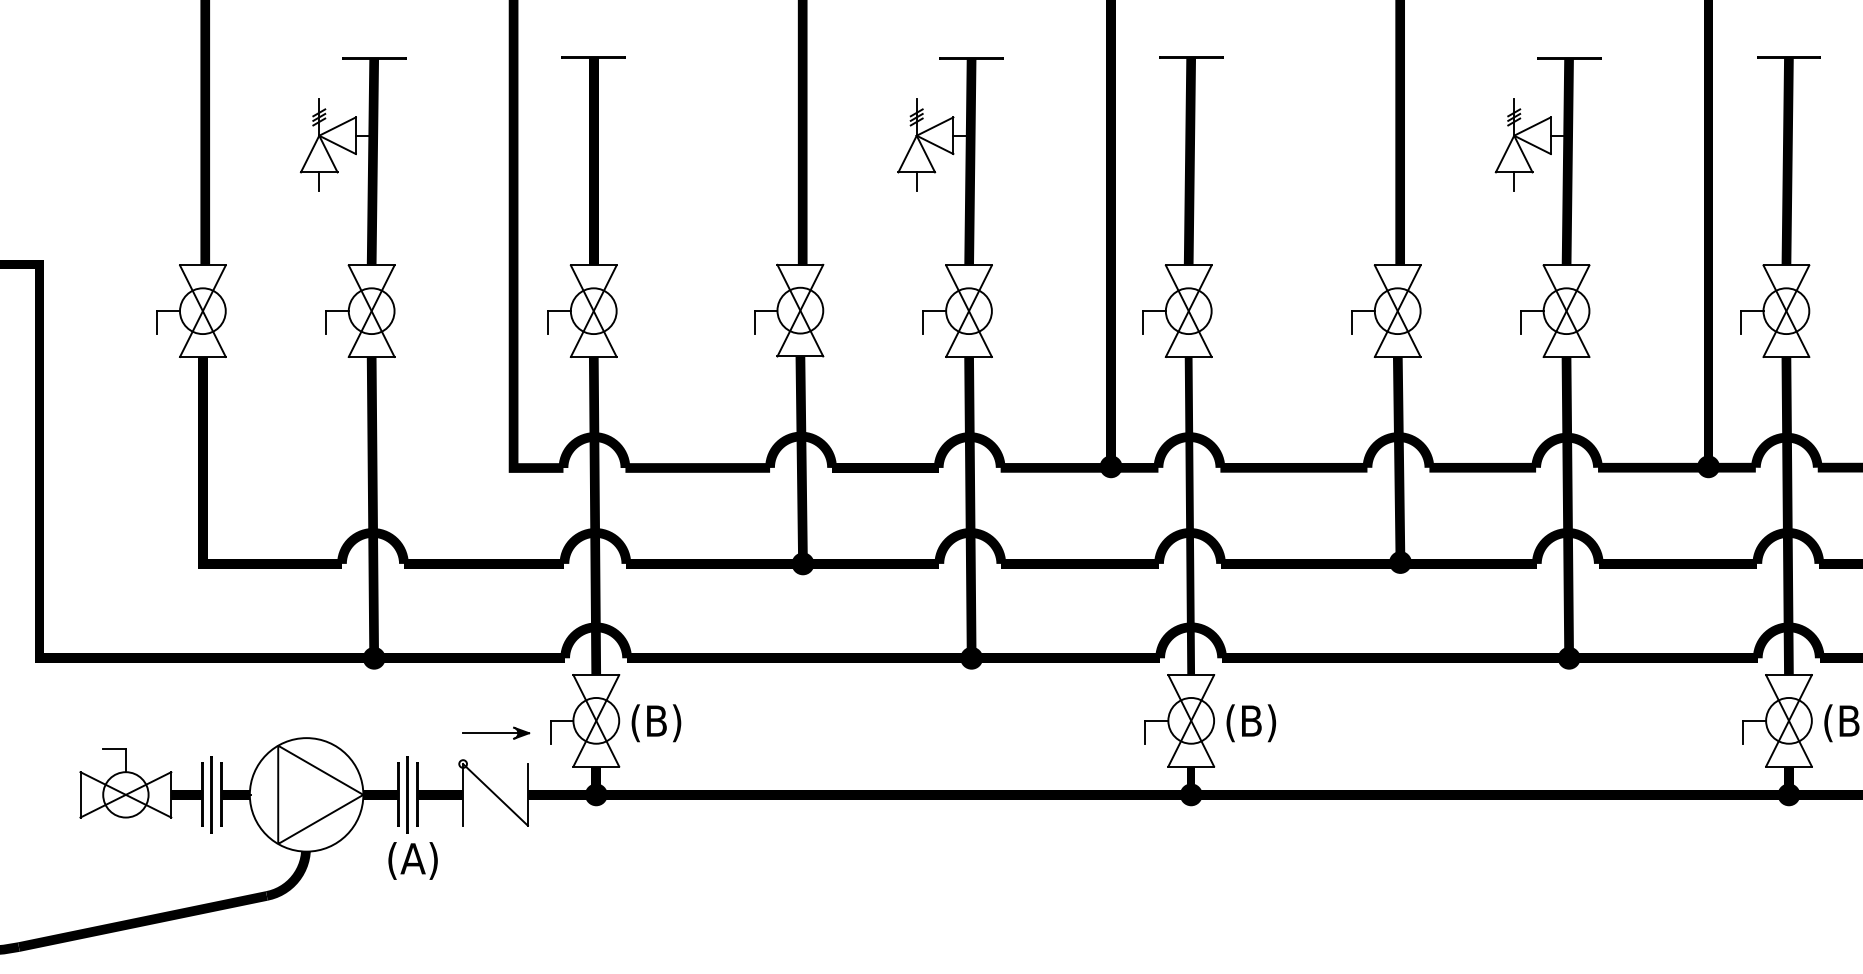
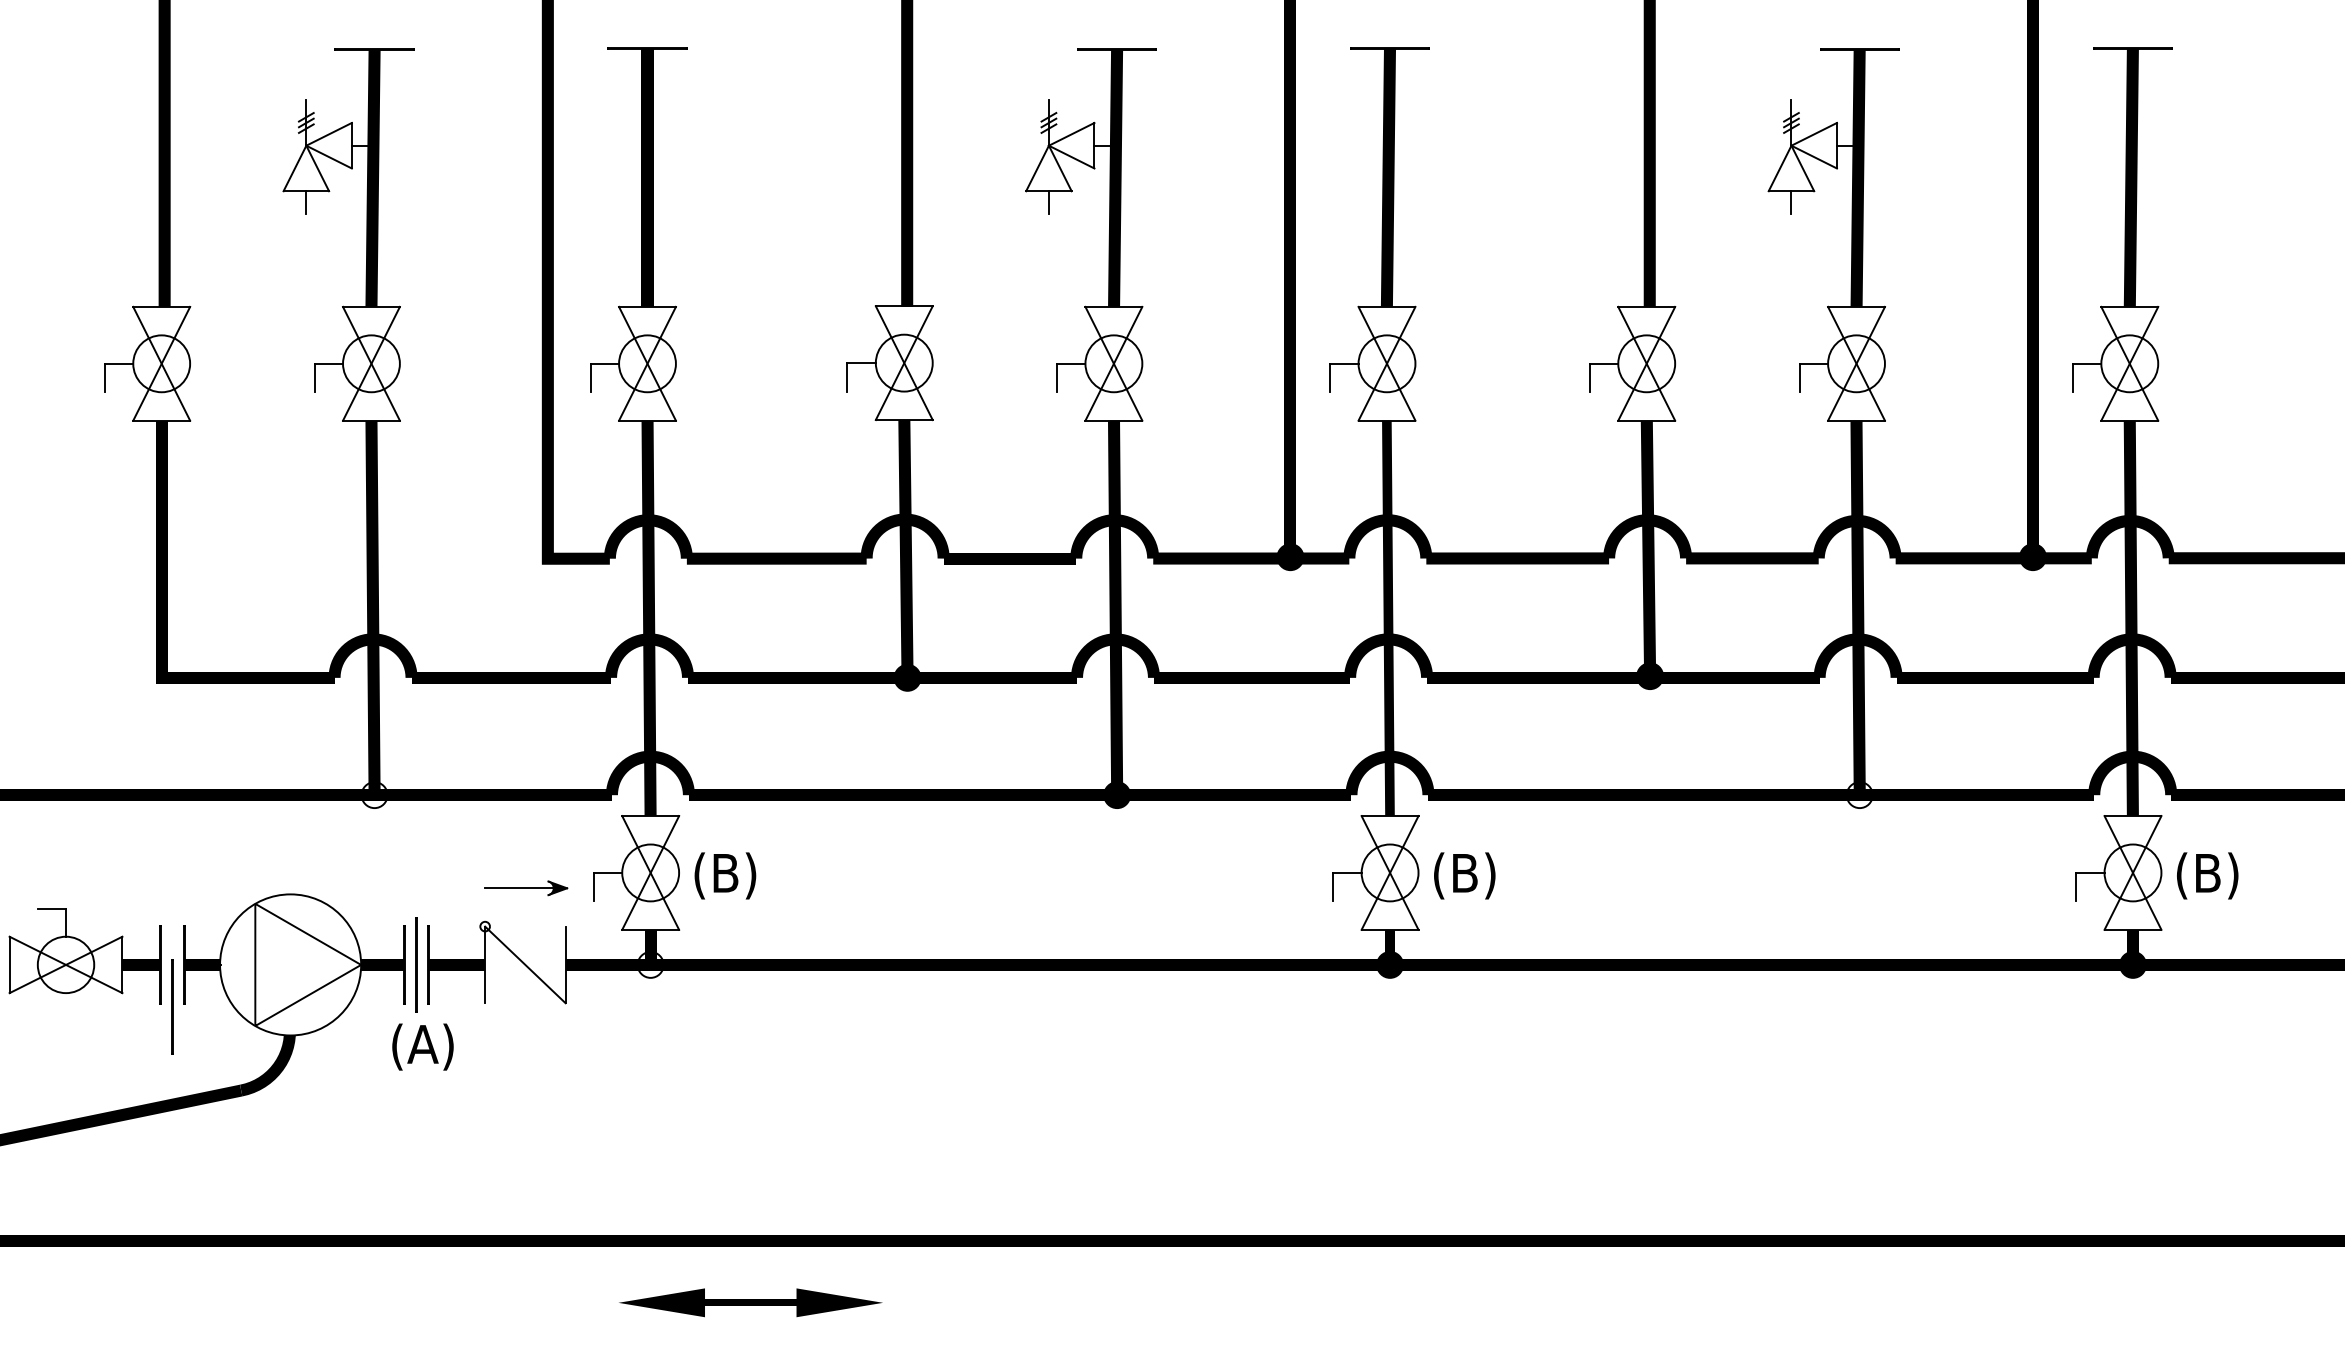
fill: (374, 658) -> (374, 795), removed
fill: (1568, 658) -> (1859, 795), removed
line: (211, 794) -> (172, 1006), moved
fill: (596, 794) -> (650, 964), removed

